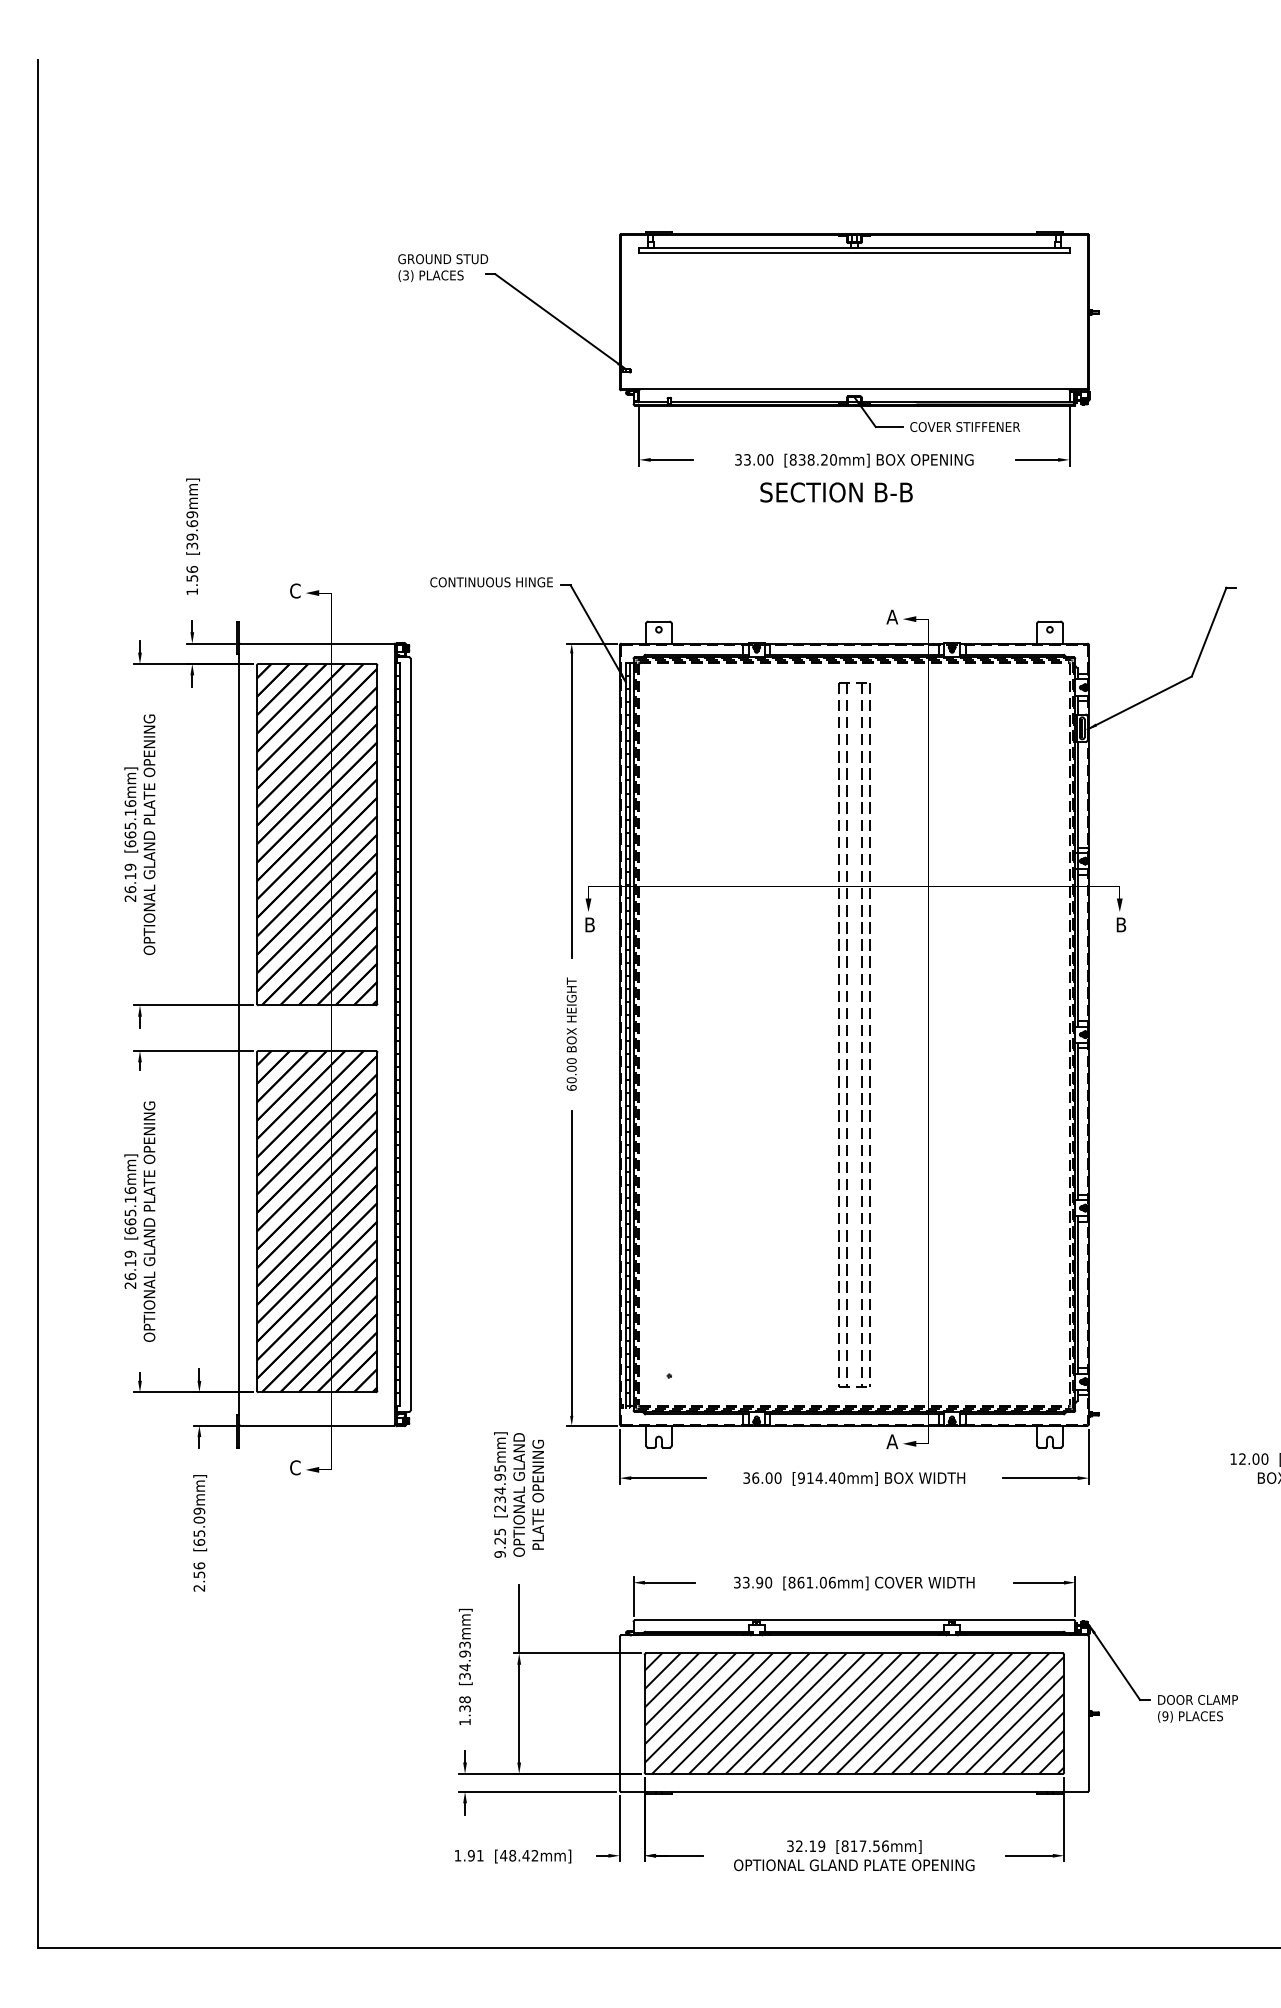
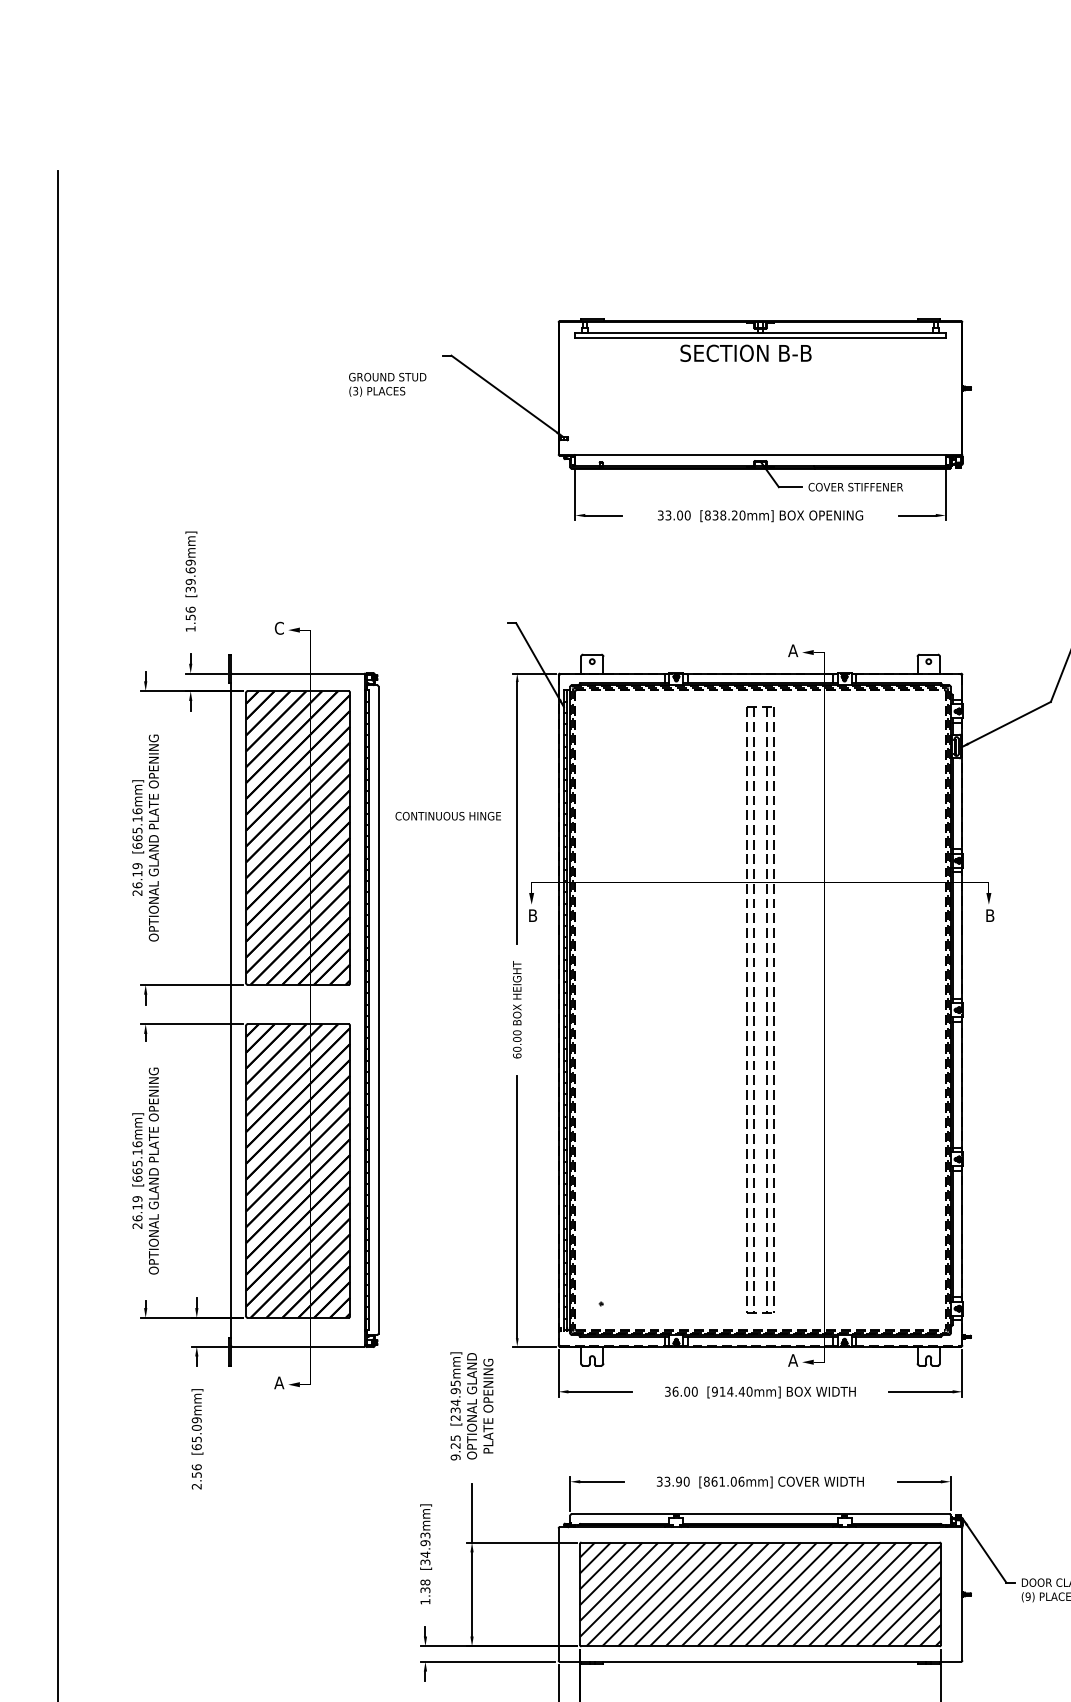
text: (443, 267) -> (387, 384), moved
text: (836, 492) -> (745, 353), moved
text: (491, 582) -> (448, 816), moved
text: (294, 1467) -> (278, 1382), C -> A

